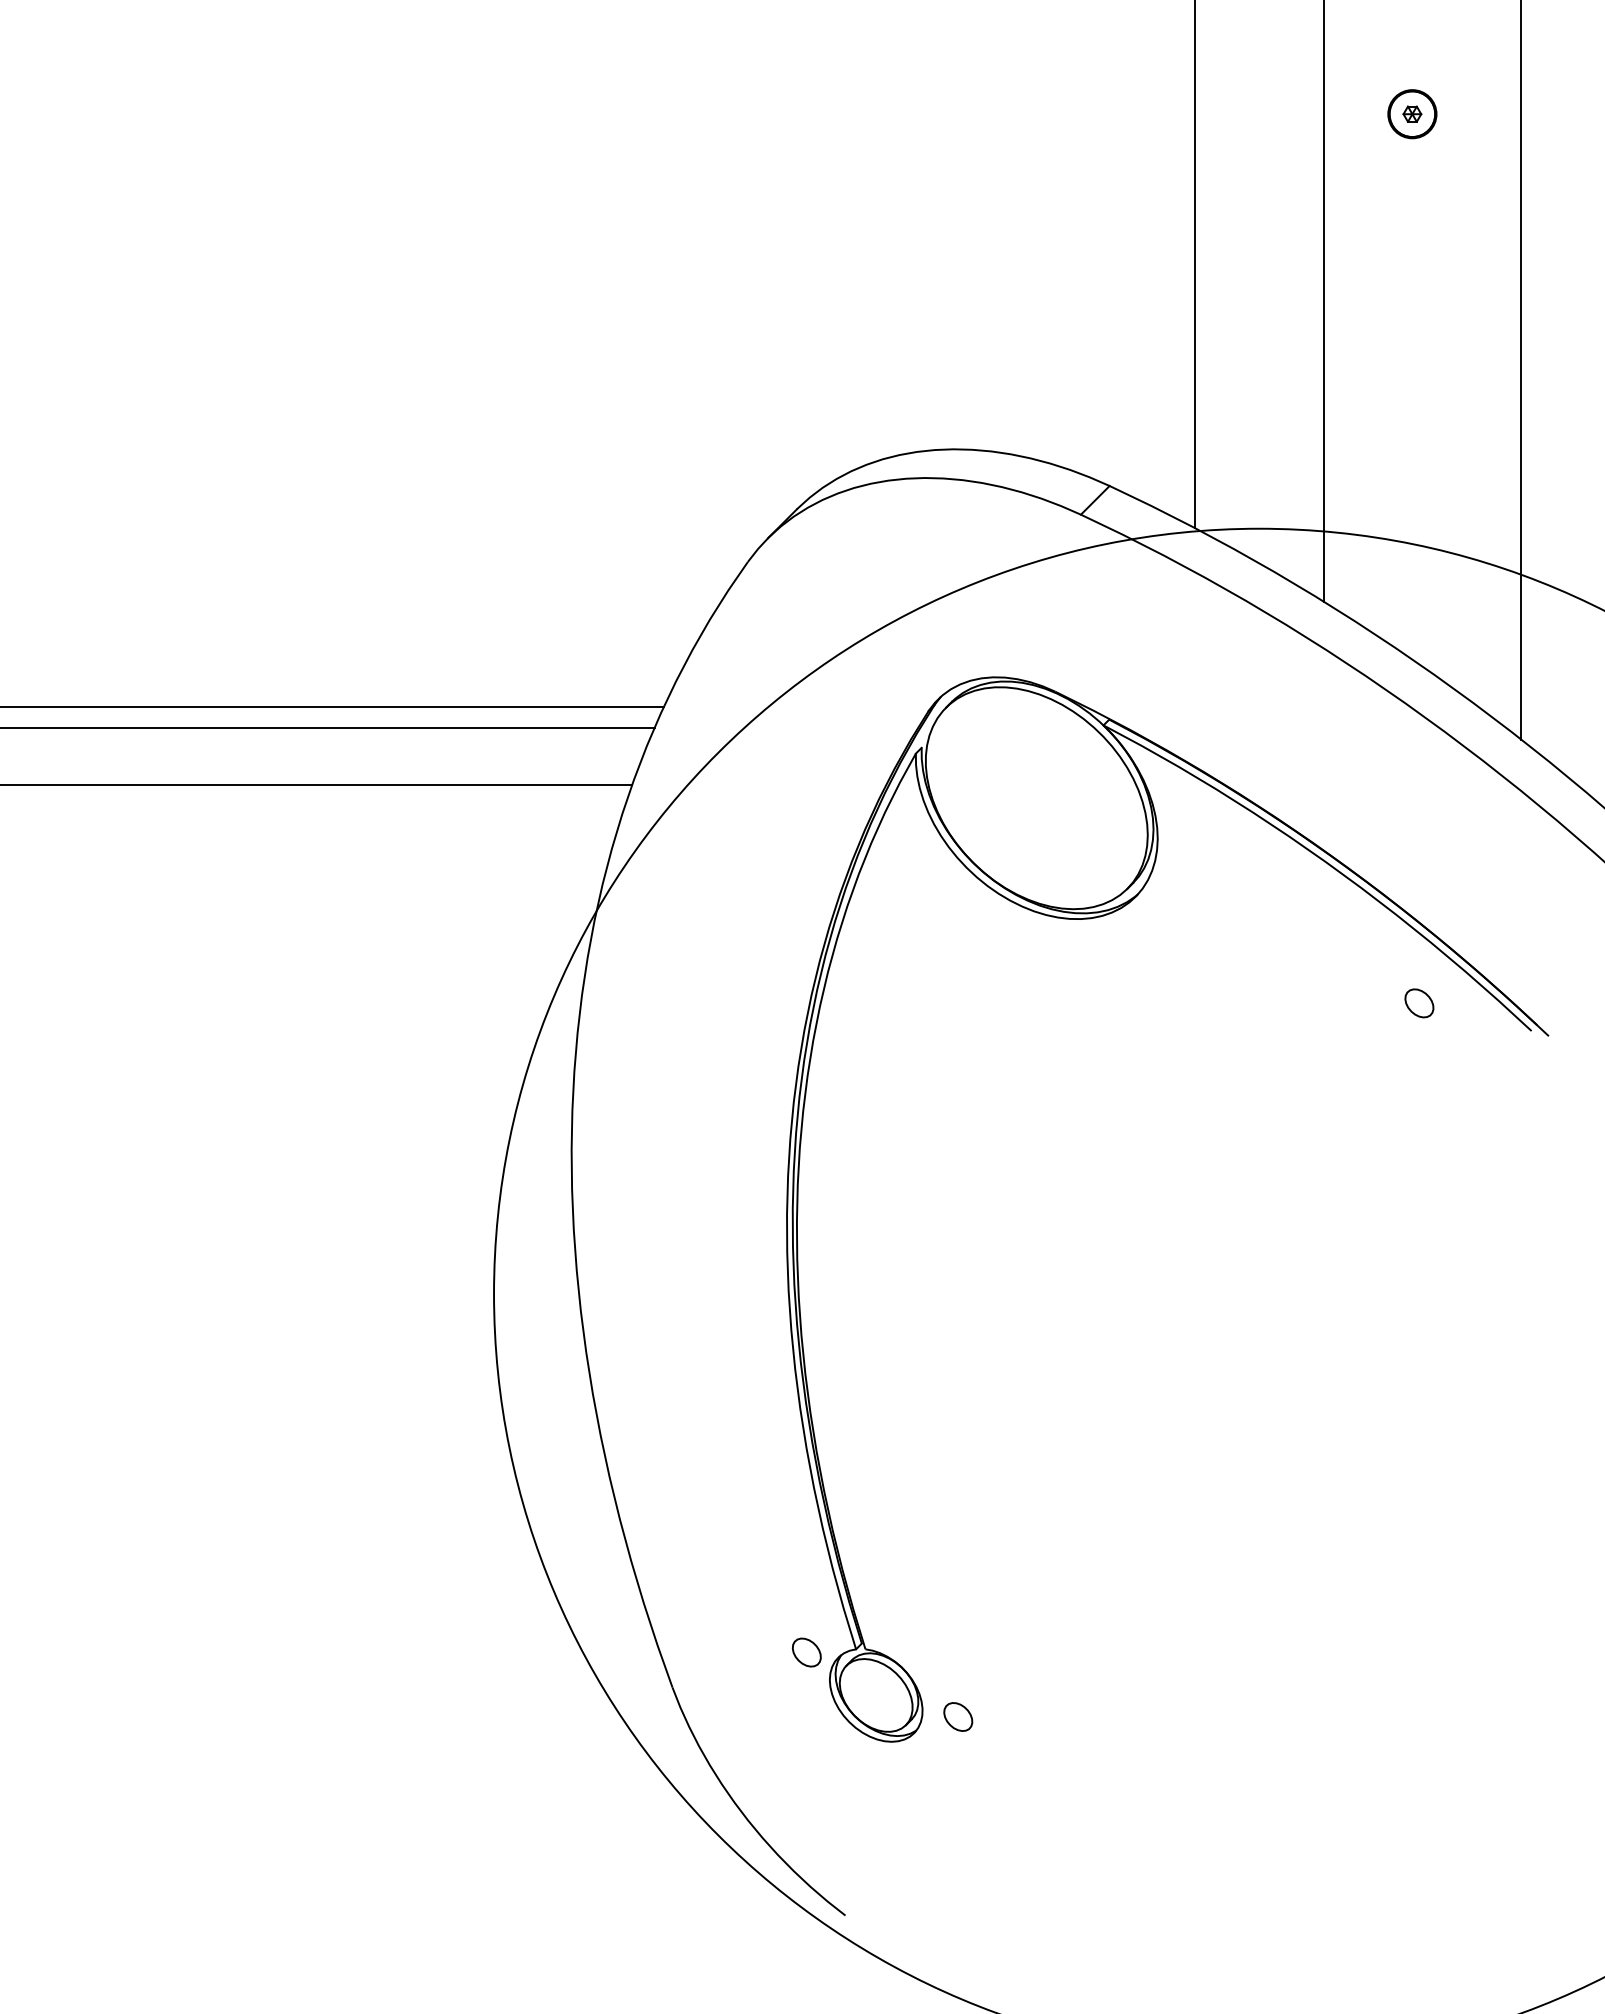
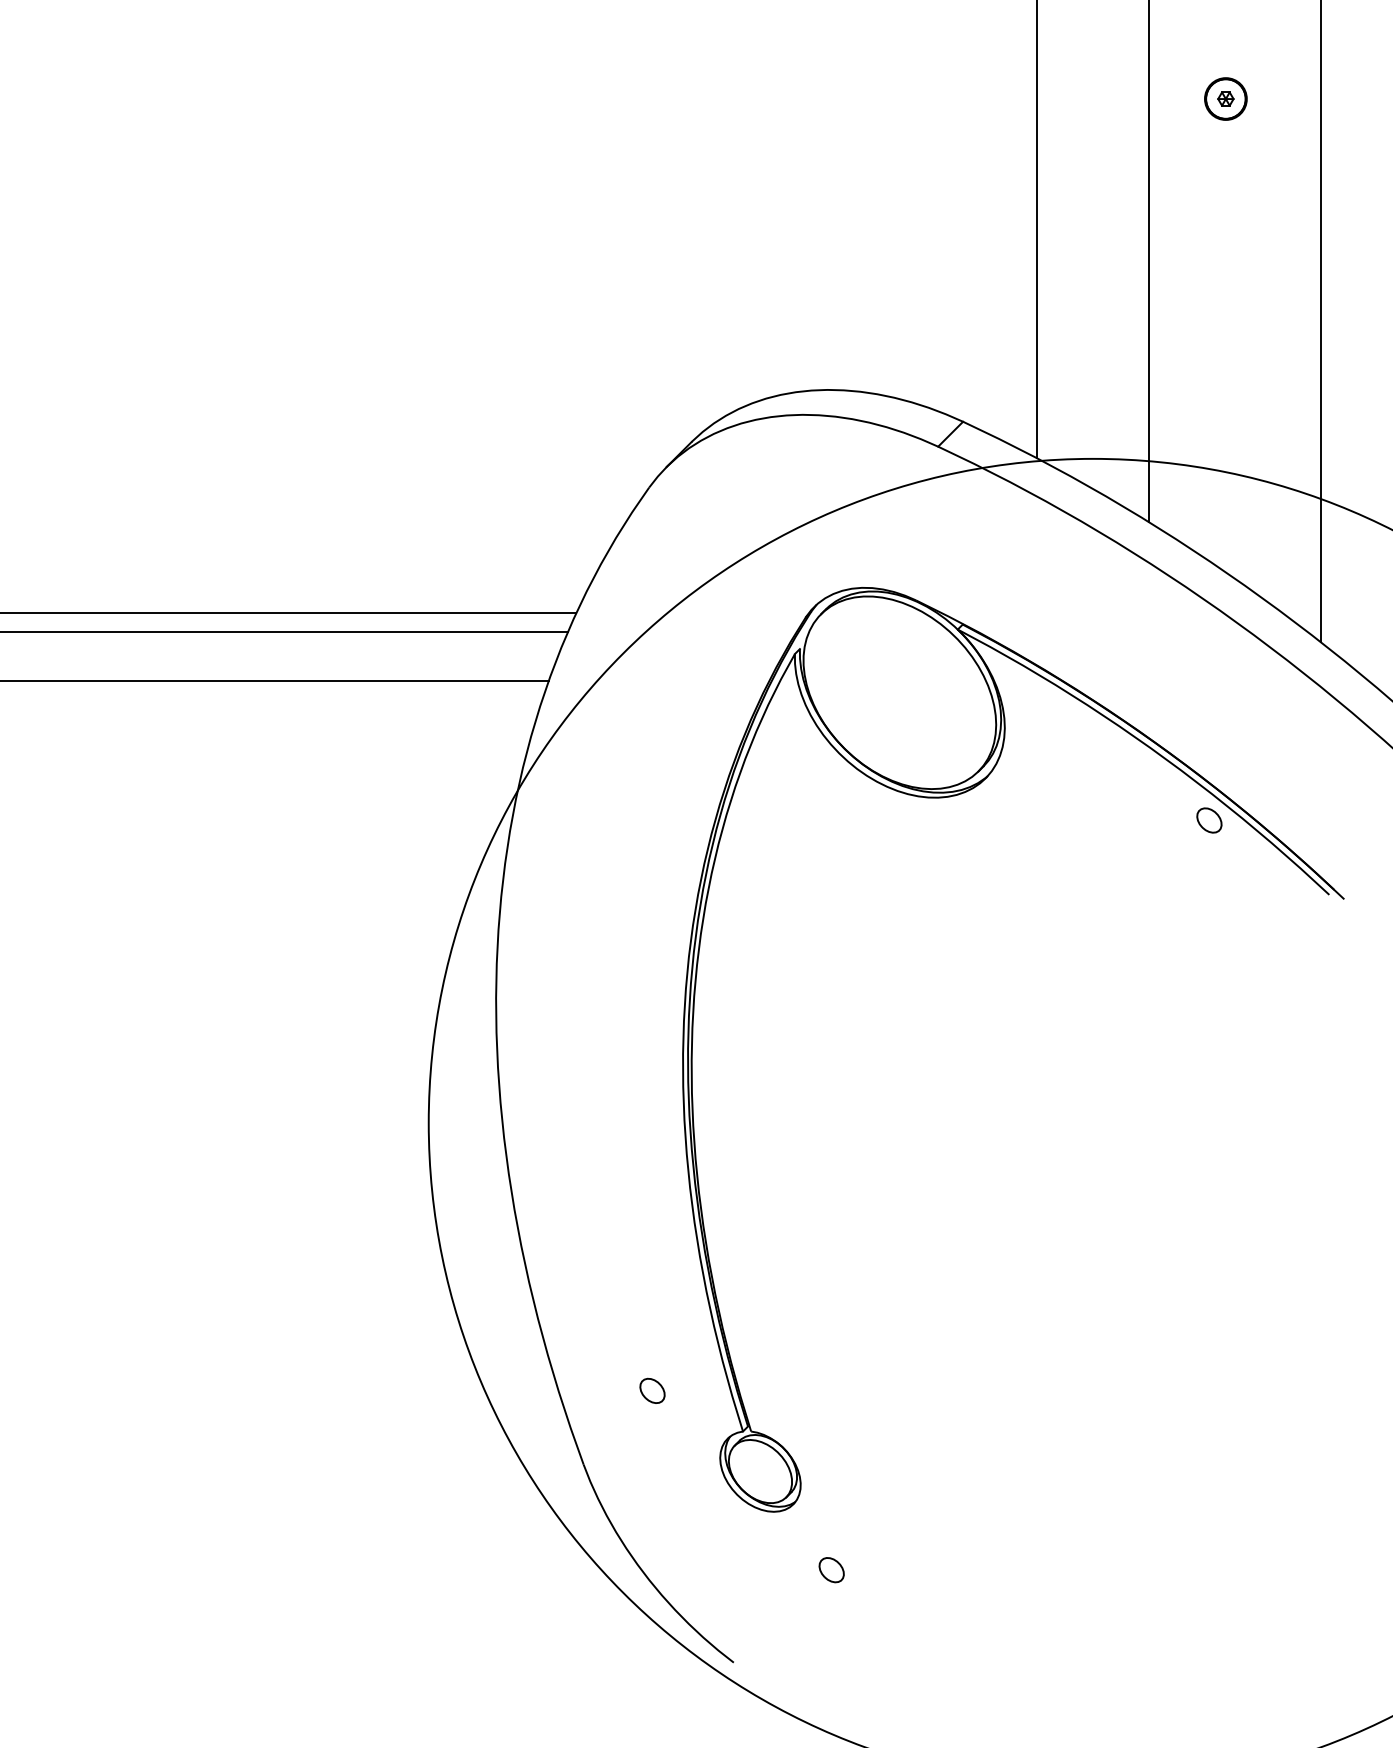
part: (1419, 1003) -> (1209, 820), moved
part: (806, 1652) -> (652, 1390), moved
part: (958, 1716) -> (831, 1569), moved

